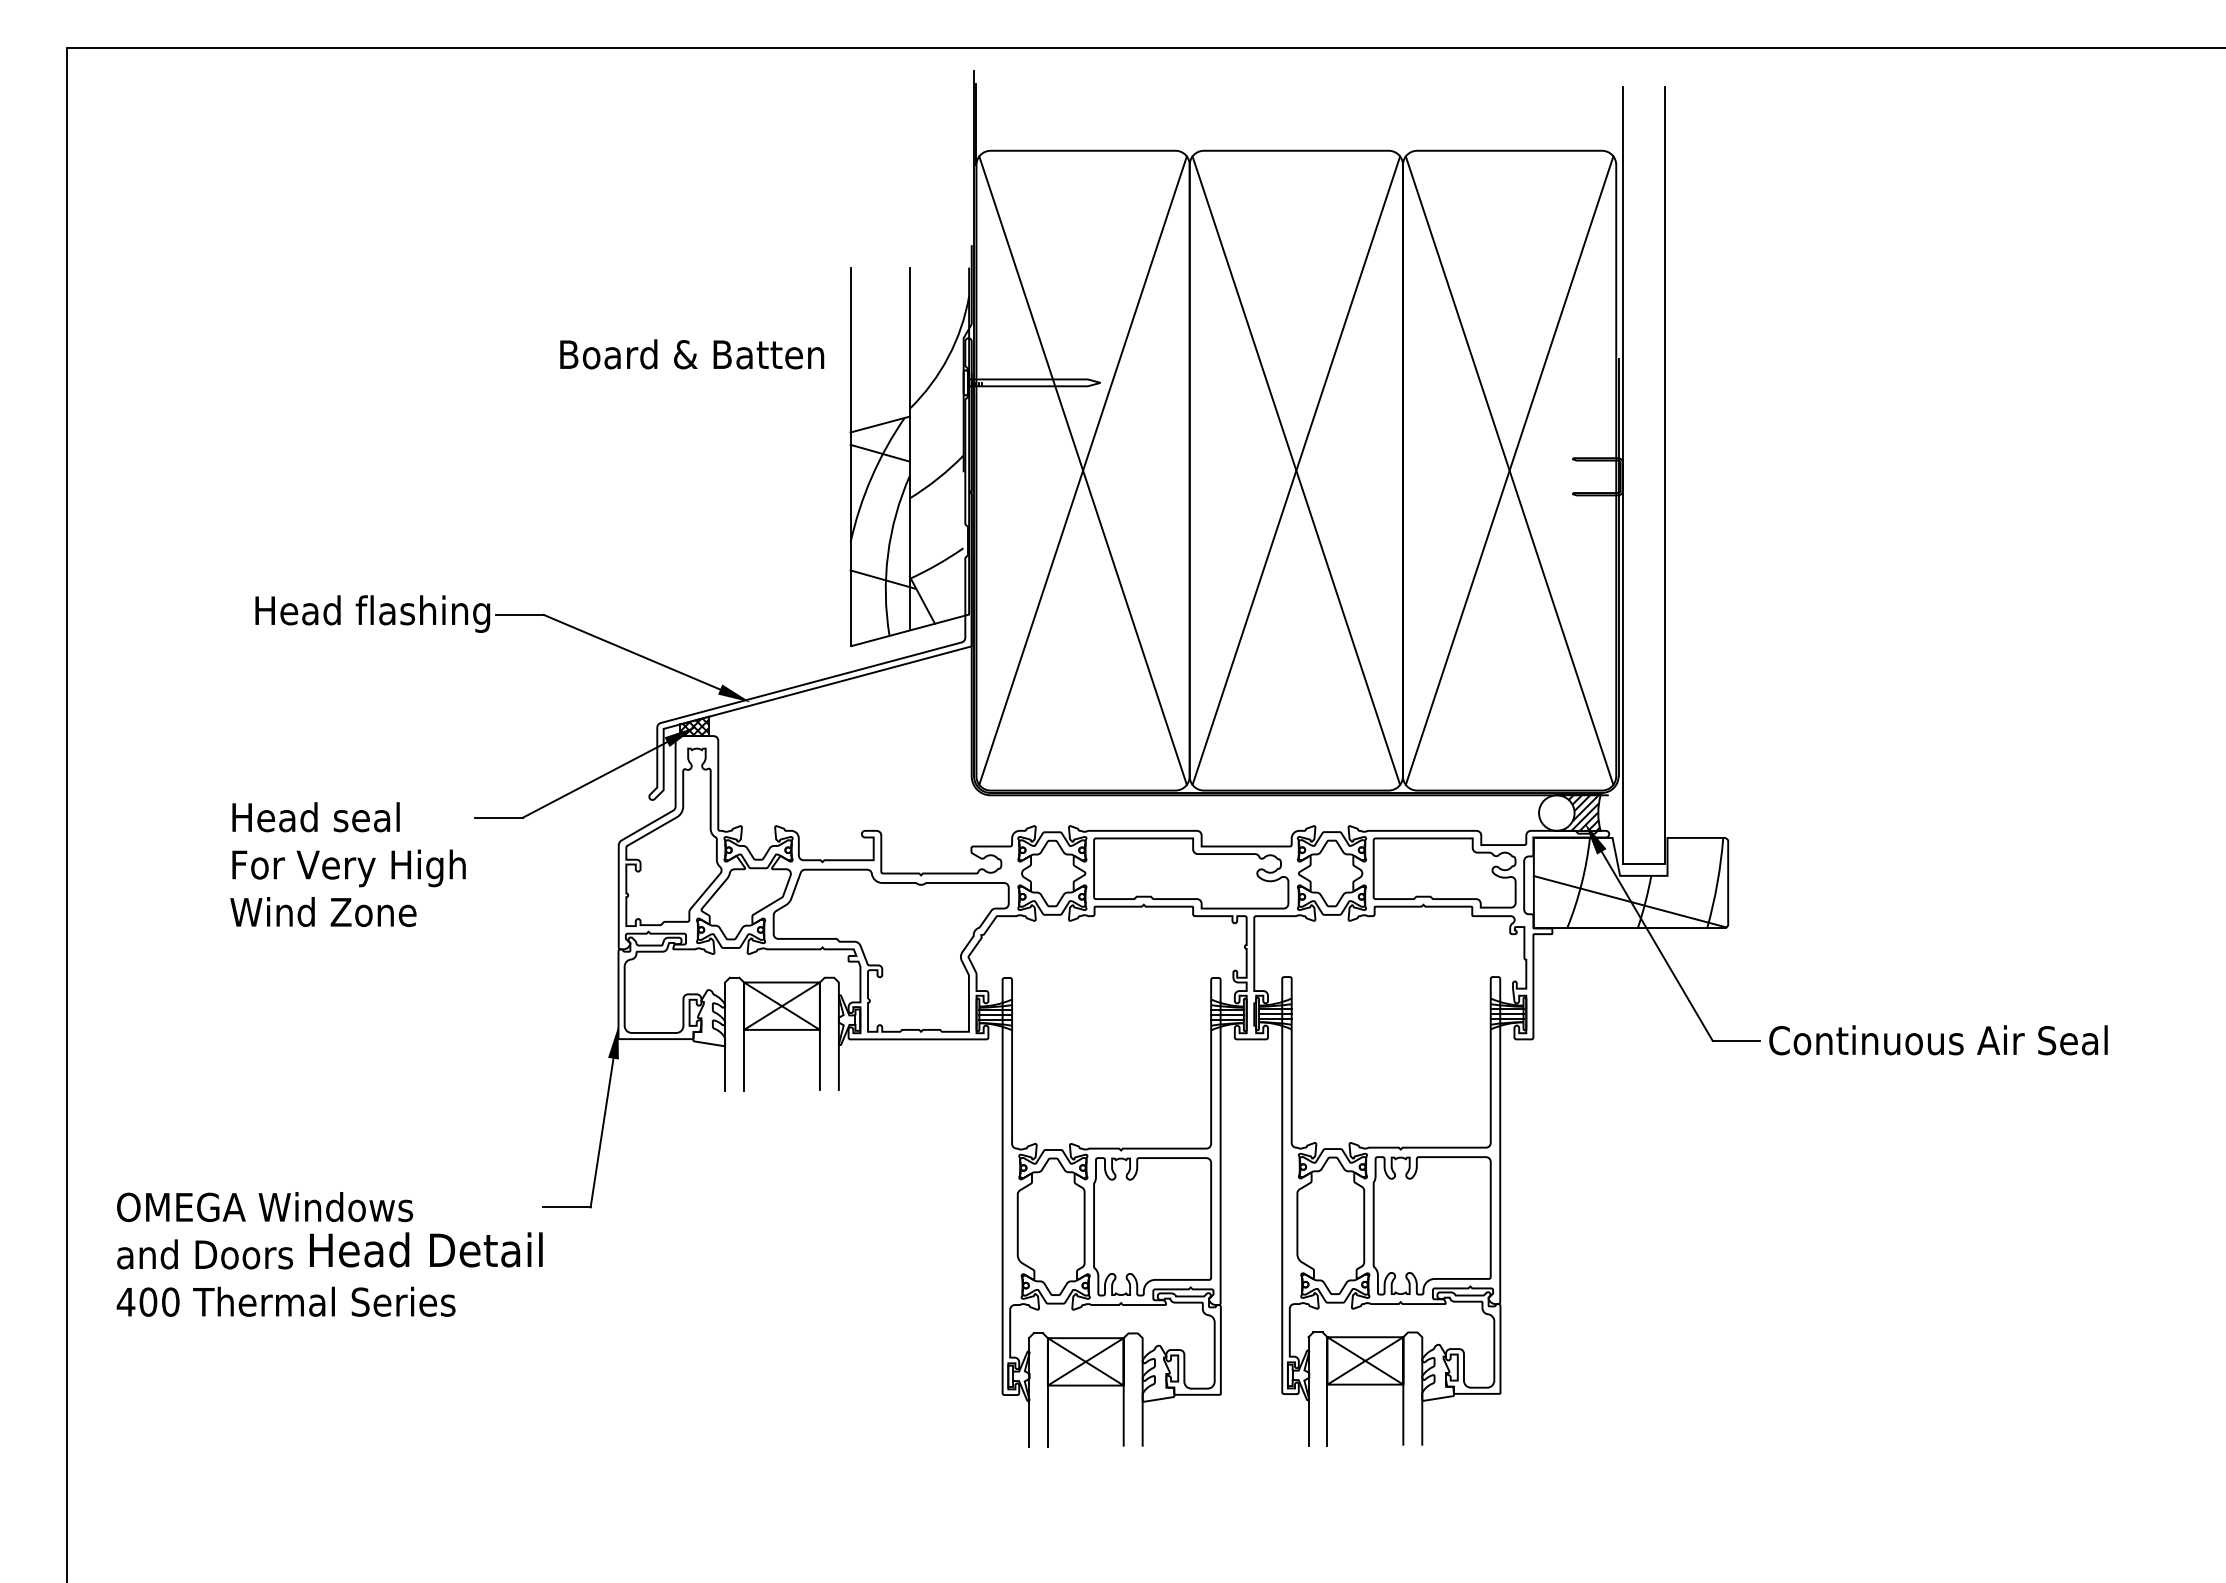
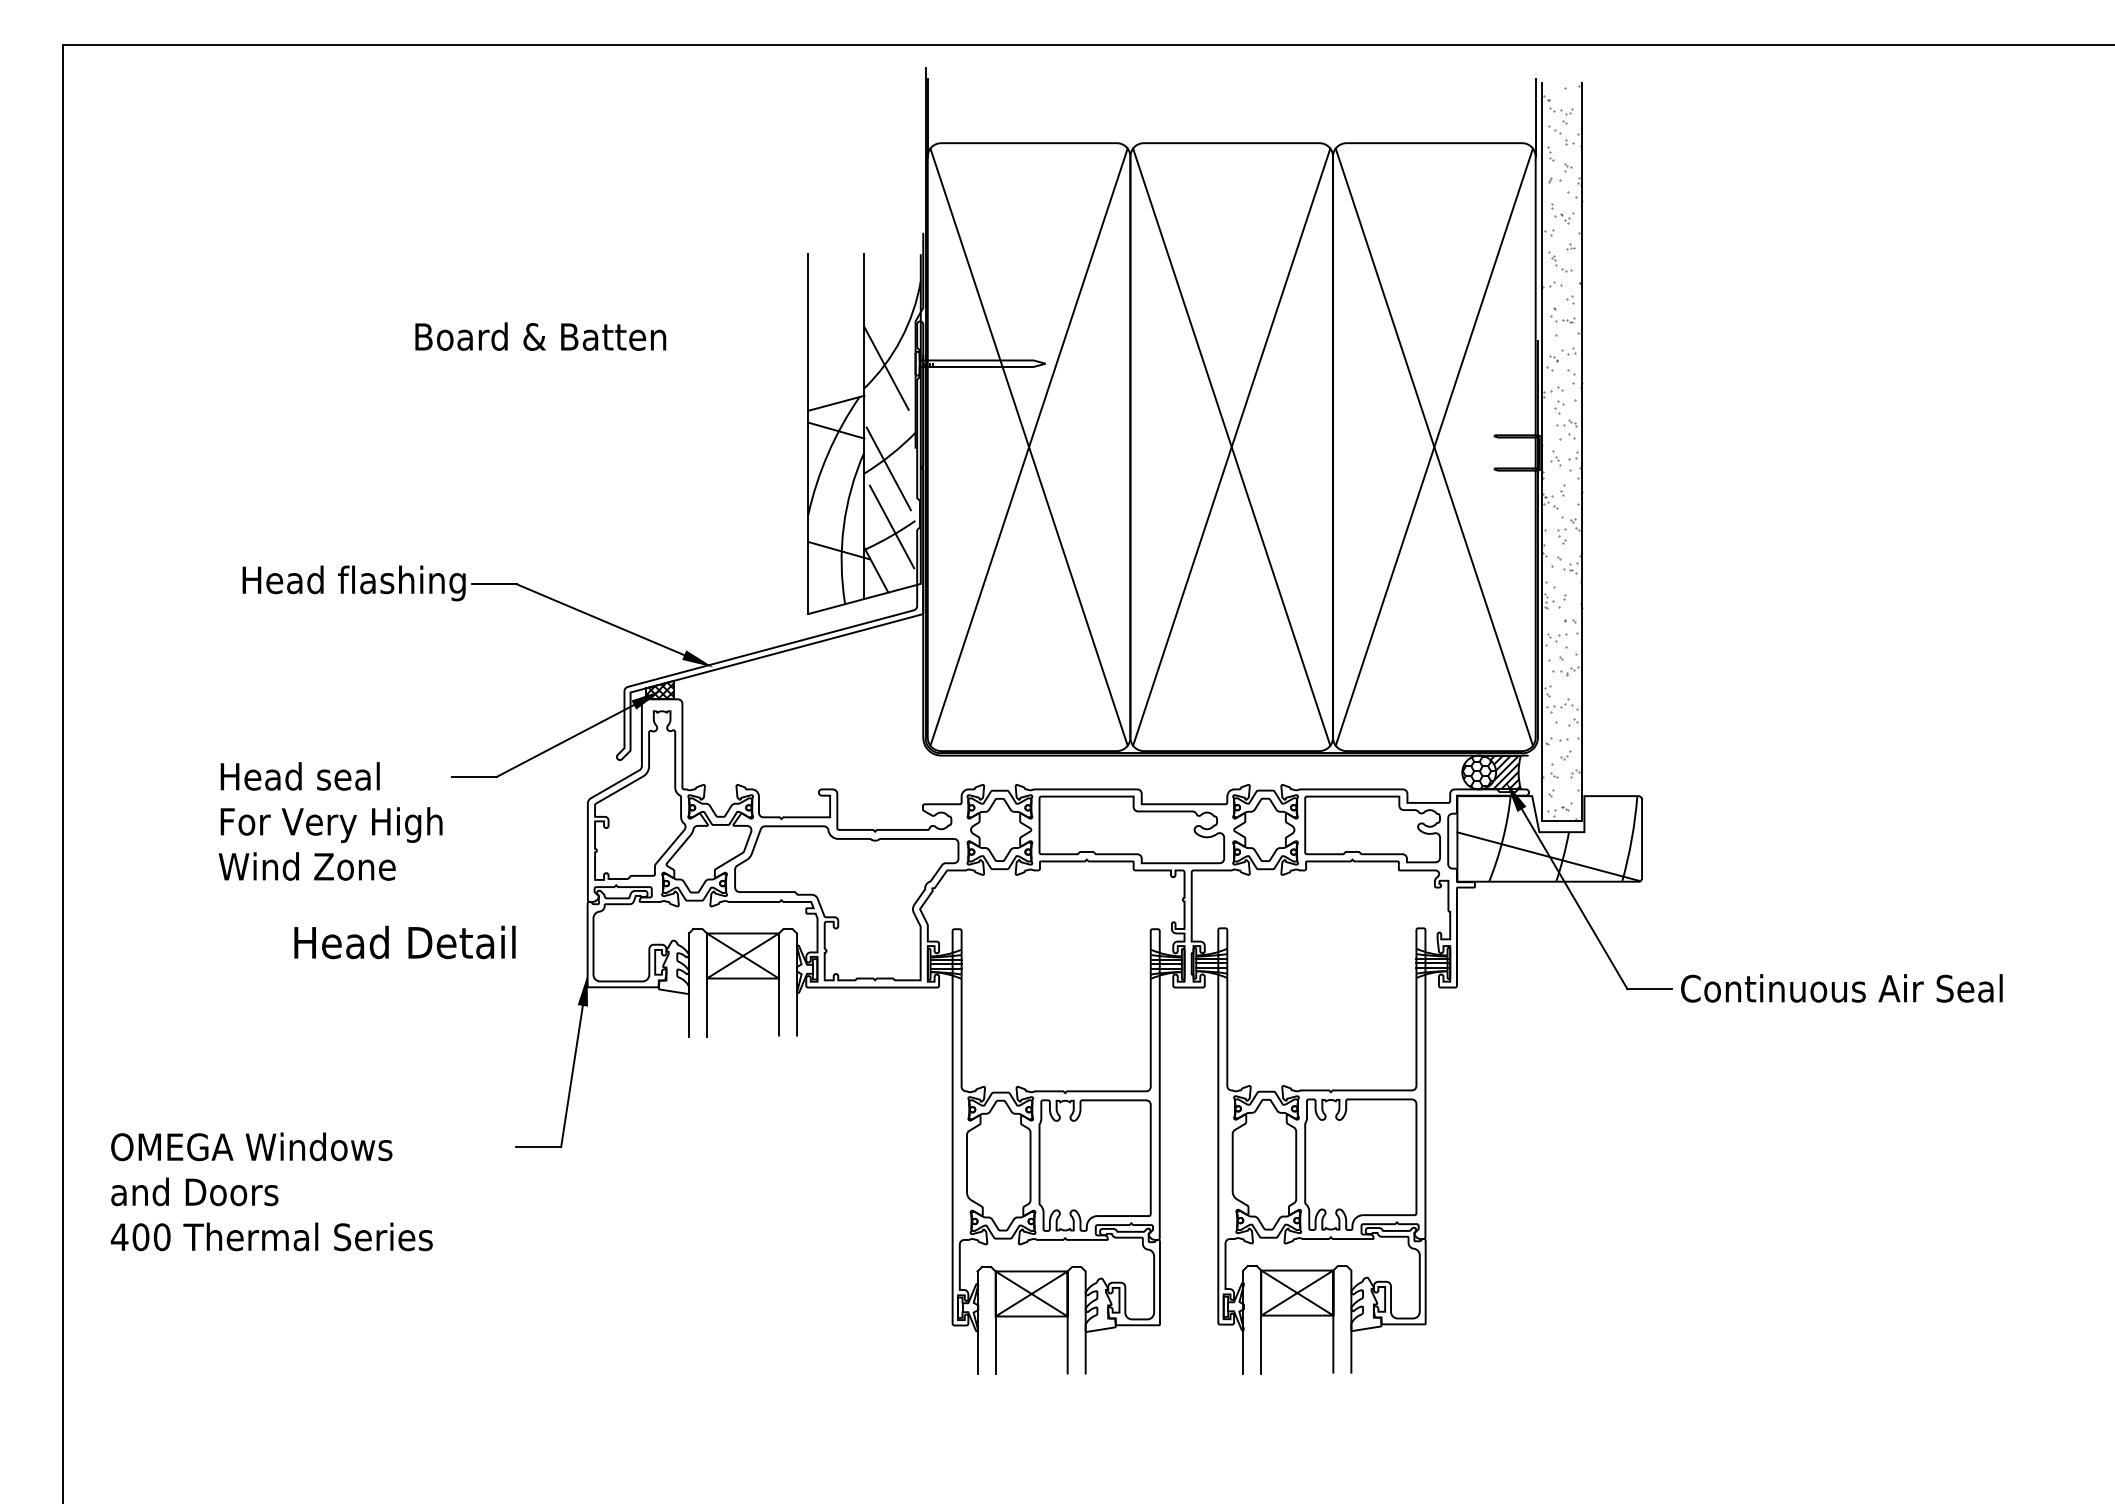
line: (1616, 124) -> (1535, 118), added
text: (692, 354) -> (541, 336), moved
line: (932, 387) -> (885, 368), added
hatch: (1644, 476) -> (1562, 452), added
line: (935, 493) -> (888, 468), added
line: (938, 554) -> (891, 526), added
hatch: (1556, 812) -> (1478, 771), added
text: (426, 1249) -> (405, 942), moved

